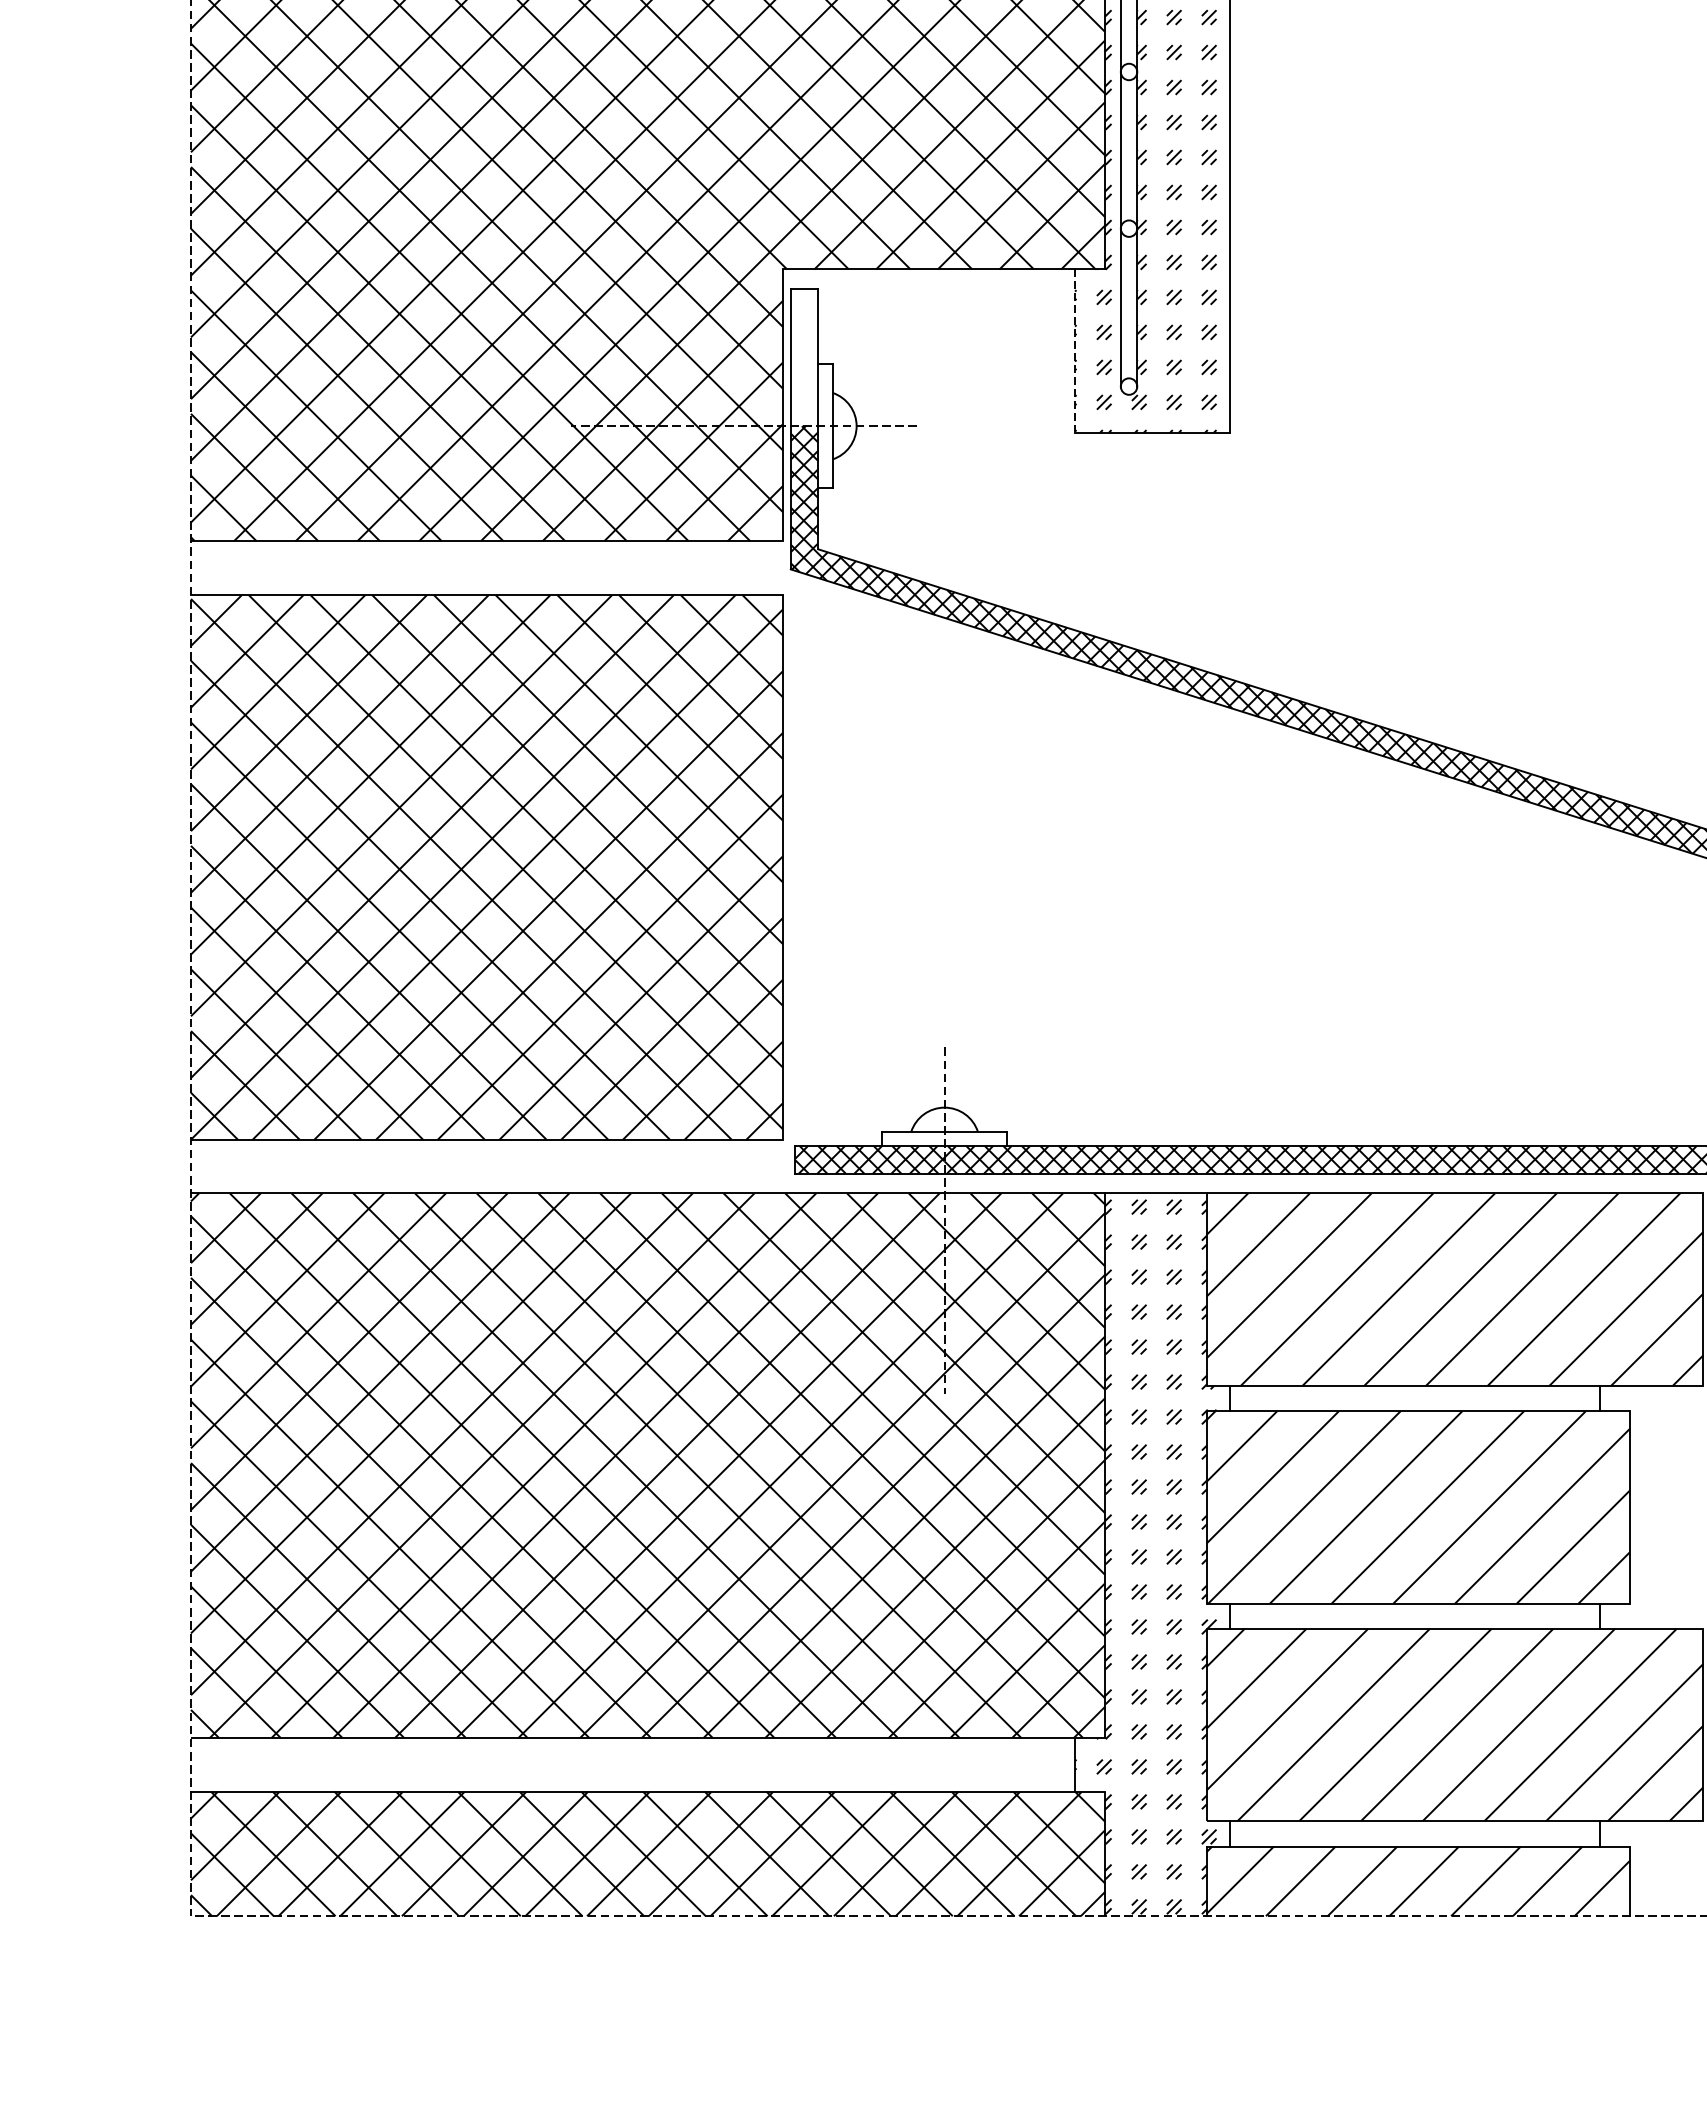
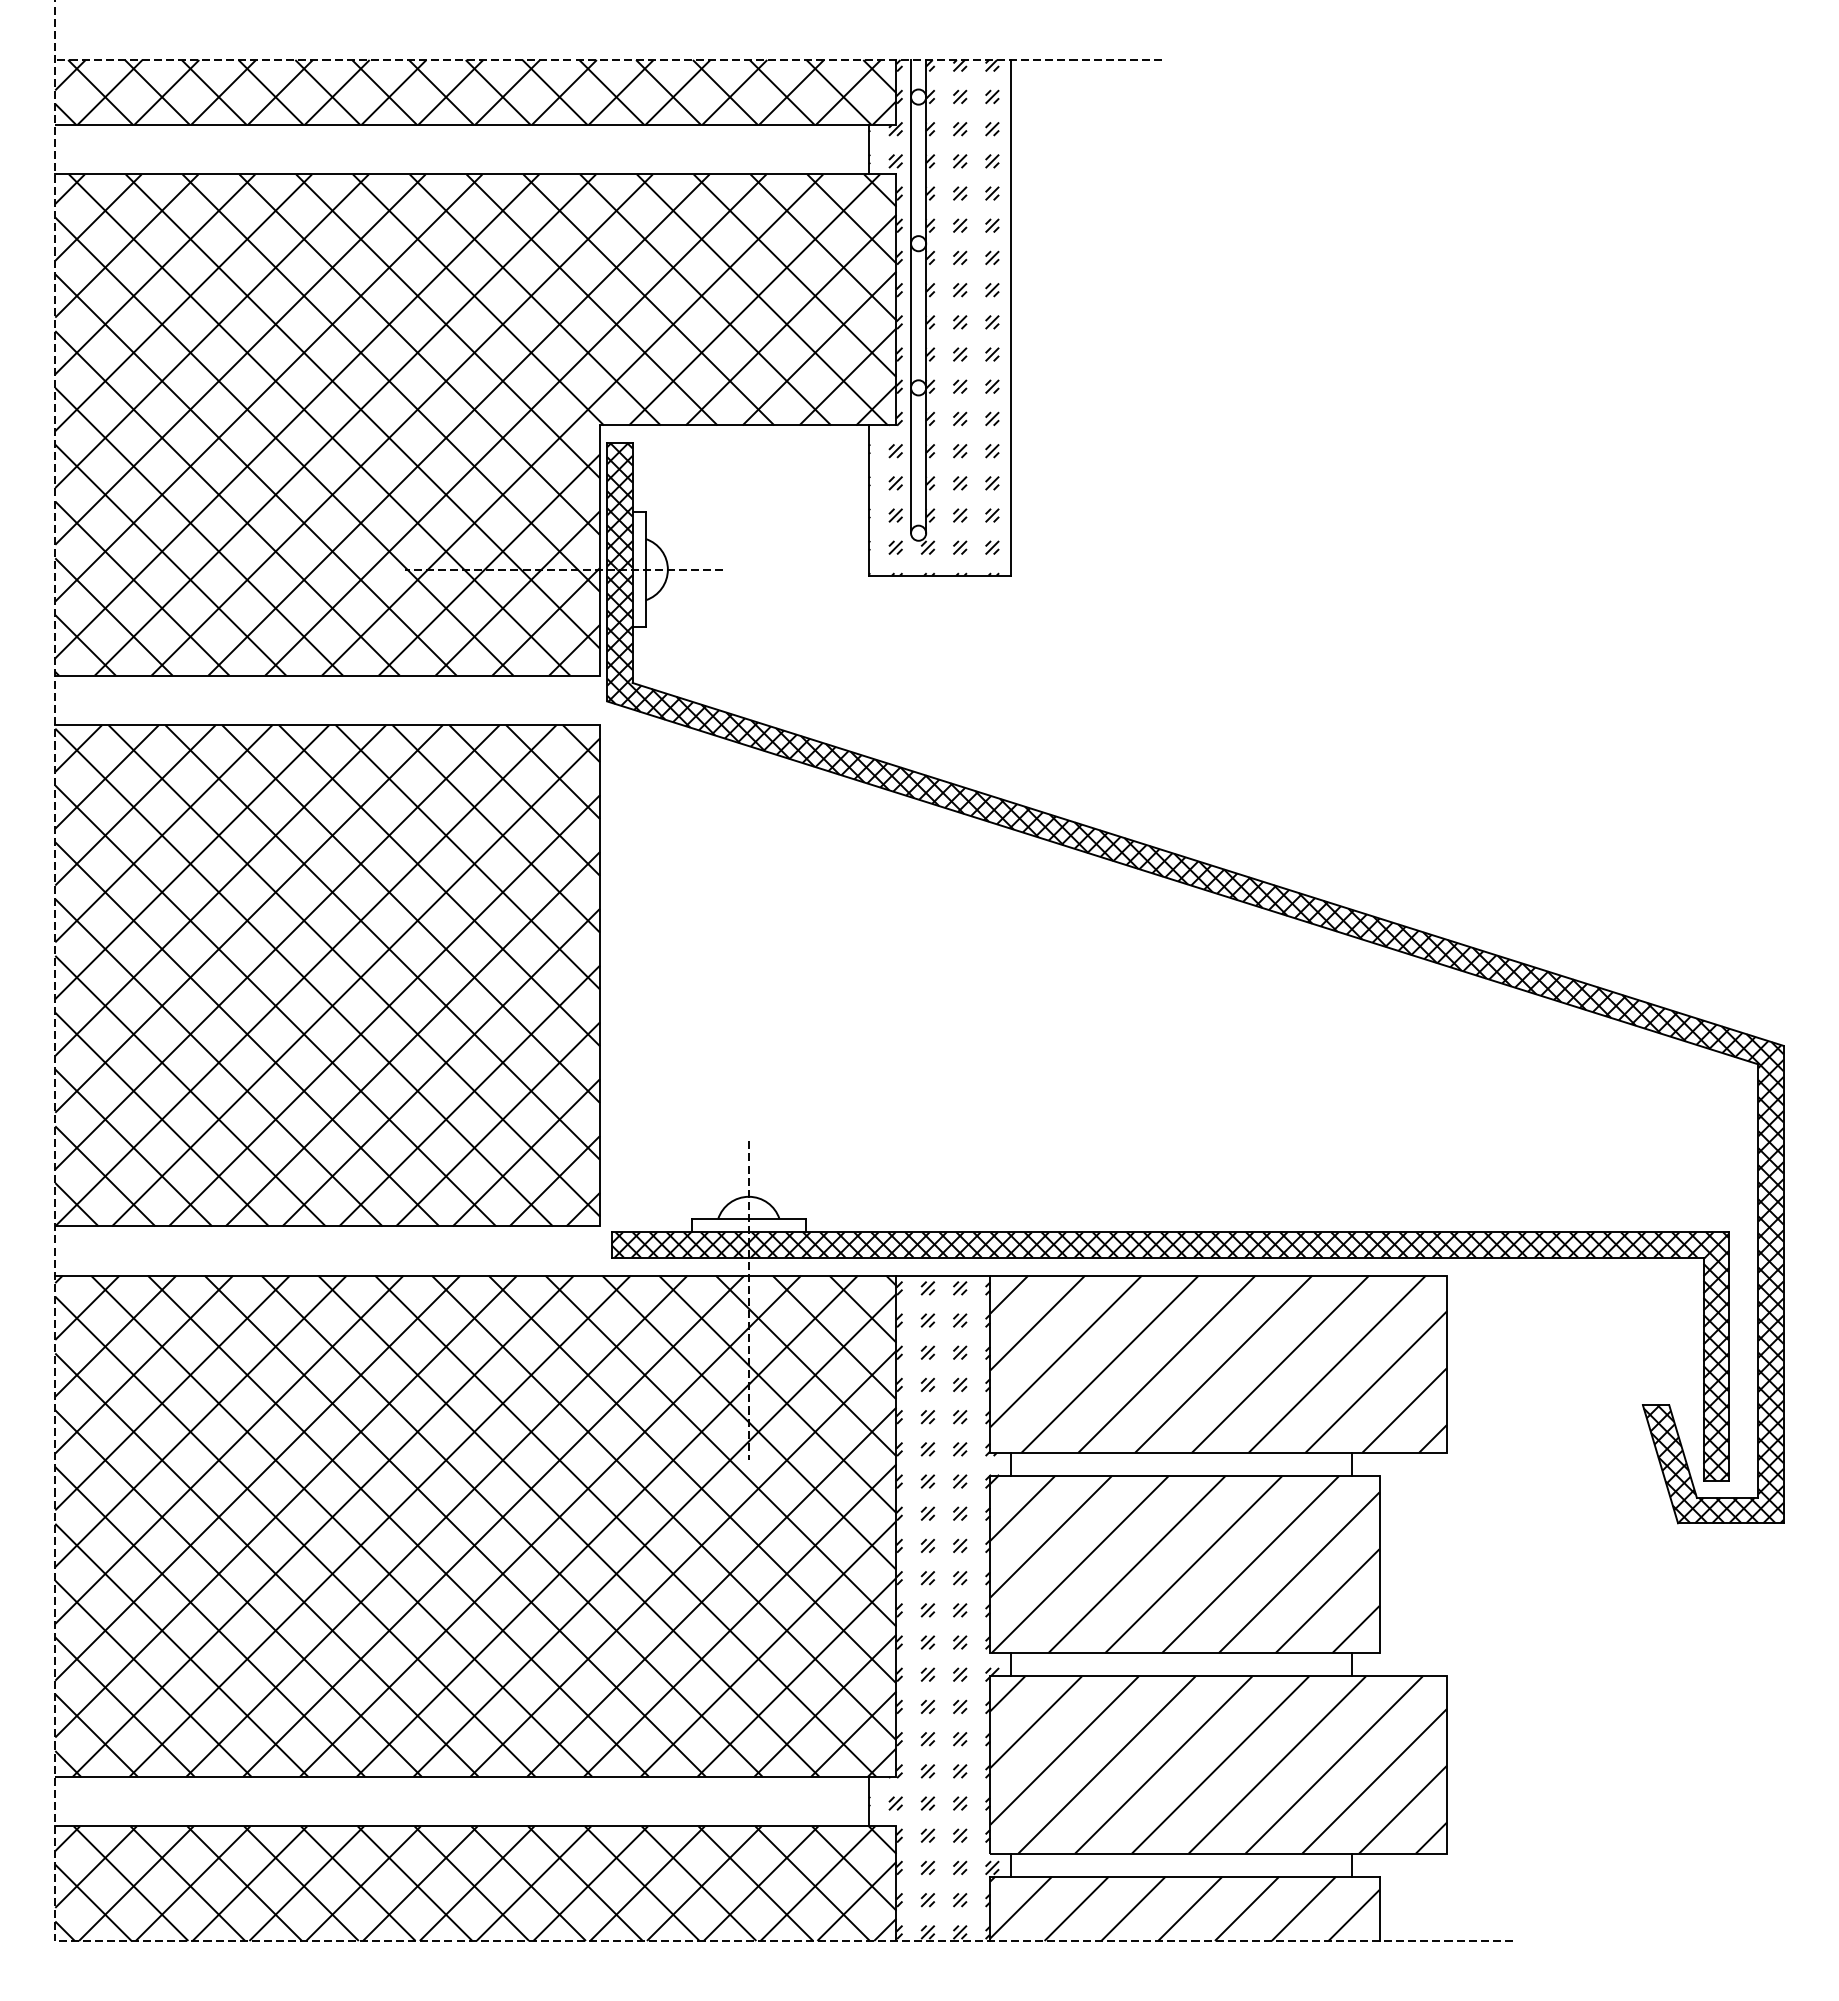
line: (1074, 352) -> (868, 501), dashed -> solid
hatch: (804, 357) -> (619, 506), added

